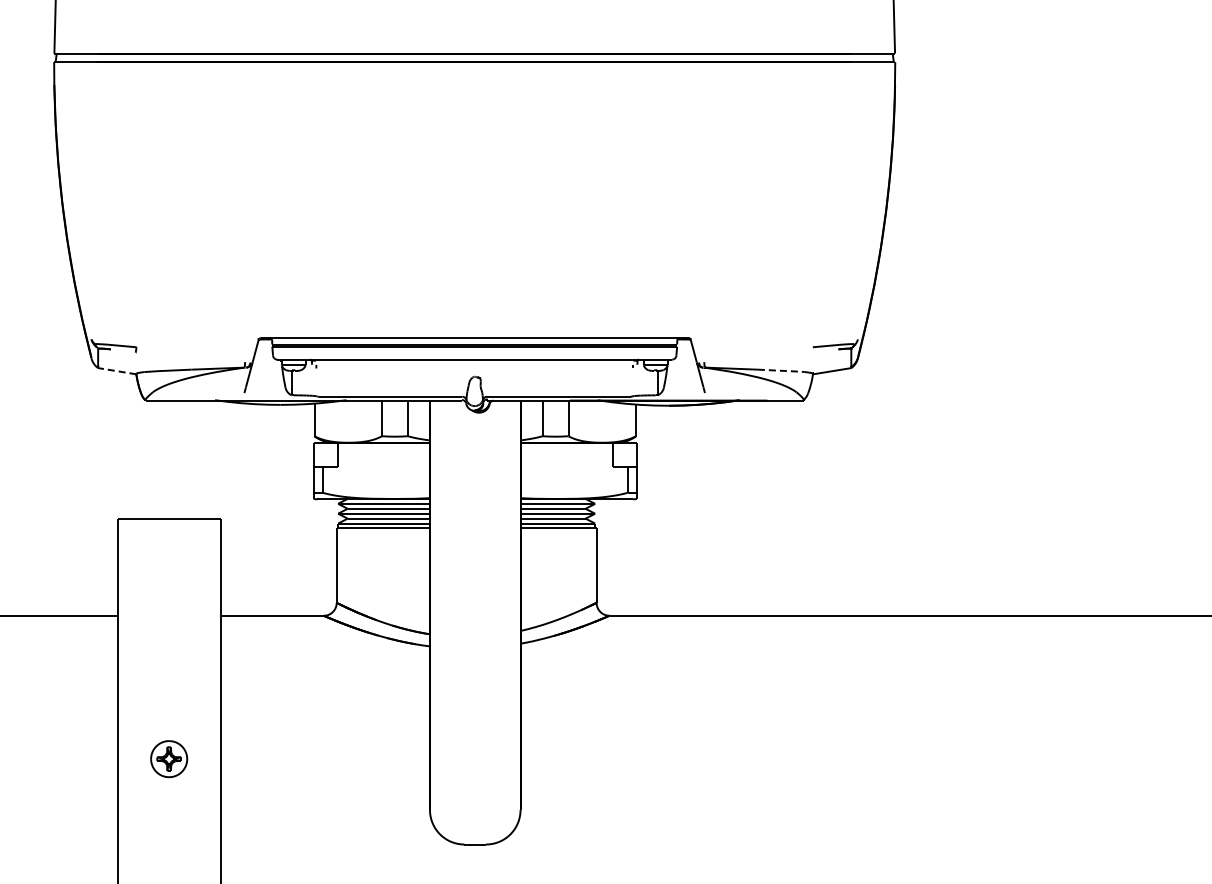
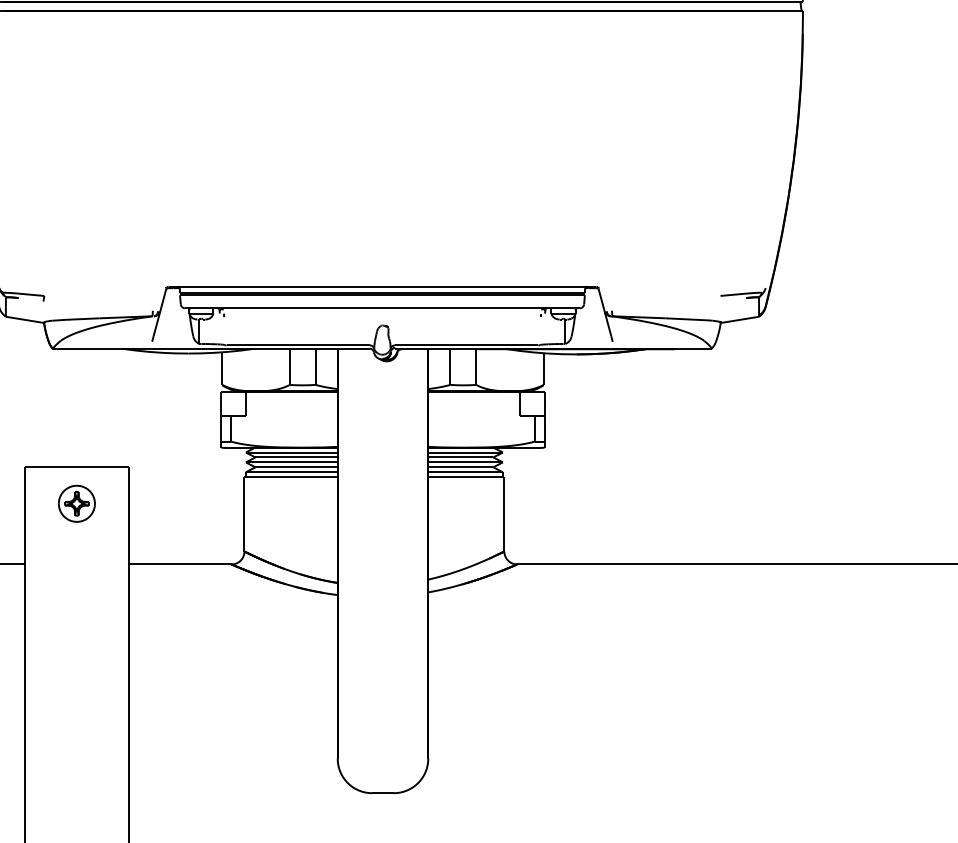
line: (782, 370) -> (690, 319), dashed -> solid
line: (116, 371) -> (24, 320), dashed -> solid
part: (169, 759) -> (77, 504), moved

